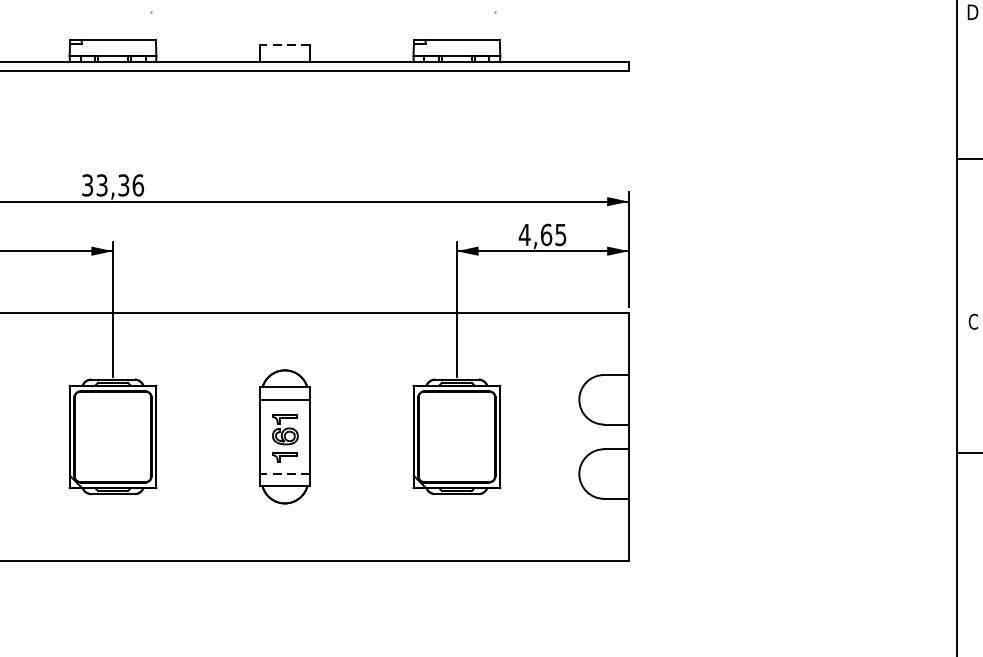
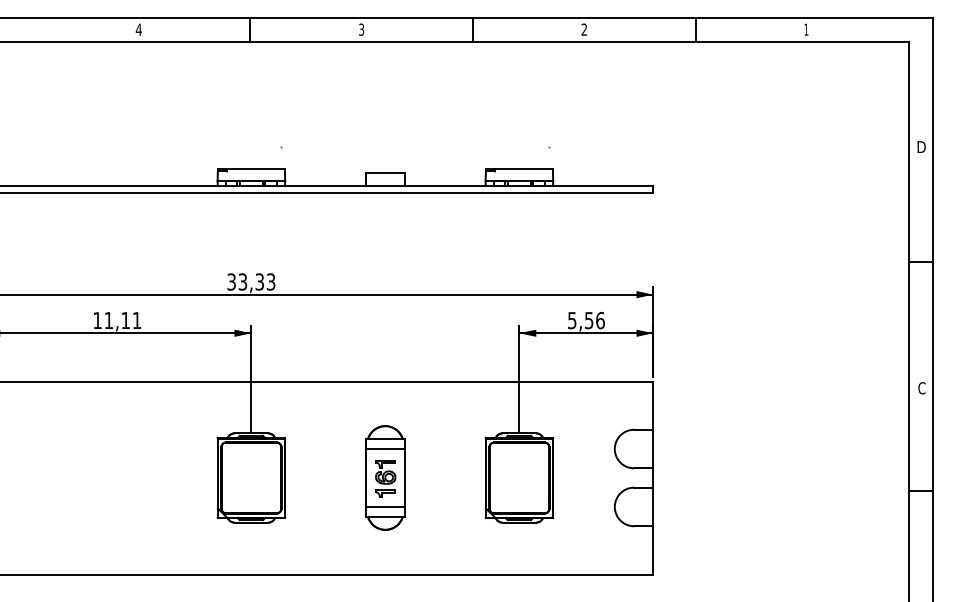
line: (283, 44) -> (384, 172), dashed -> solid
text: (137, 184) -> (270, 281), 33,36 -> 33,33
text: (541, 234) -> (585, 320), 4,65 -> 5,56
line: (283, 473) -> (384, 506), dashed -> solid

